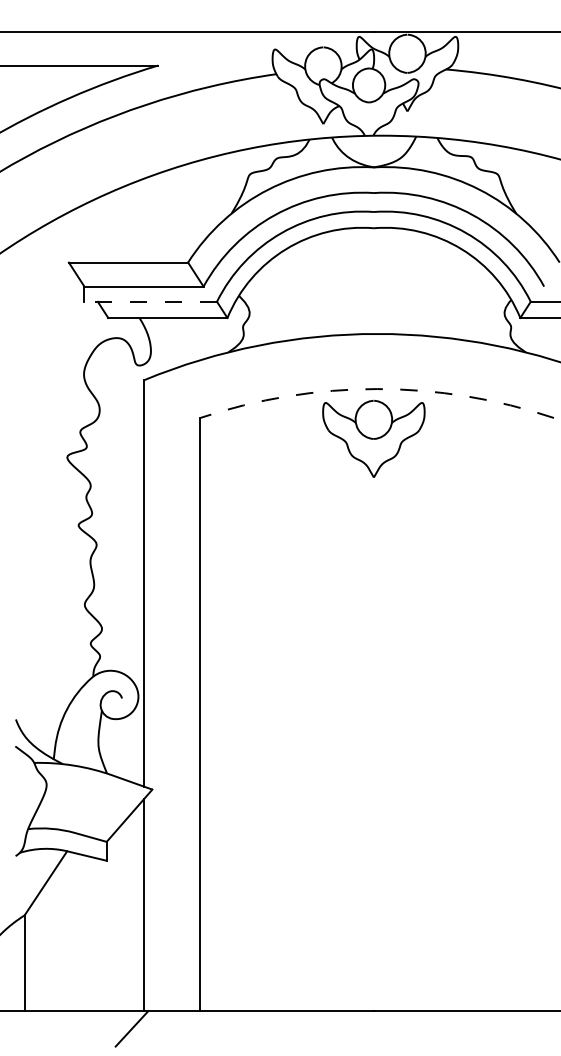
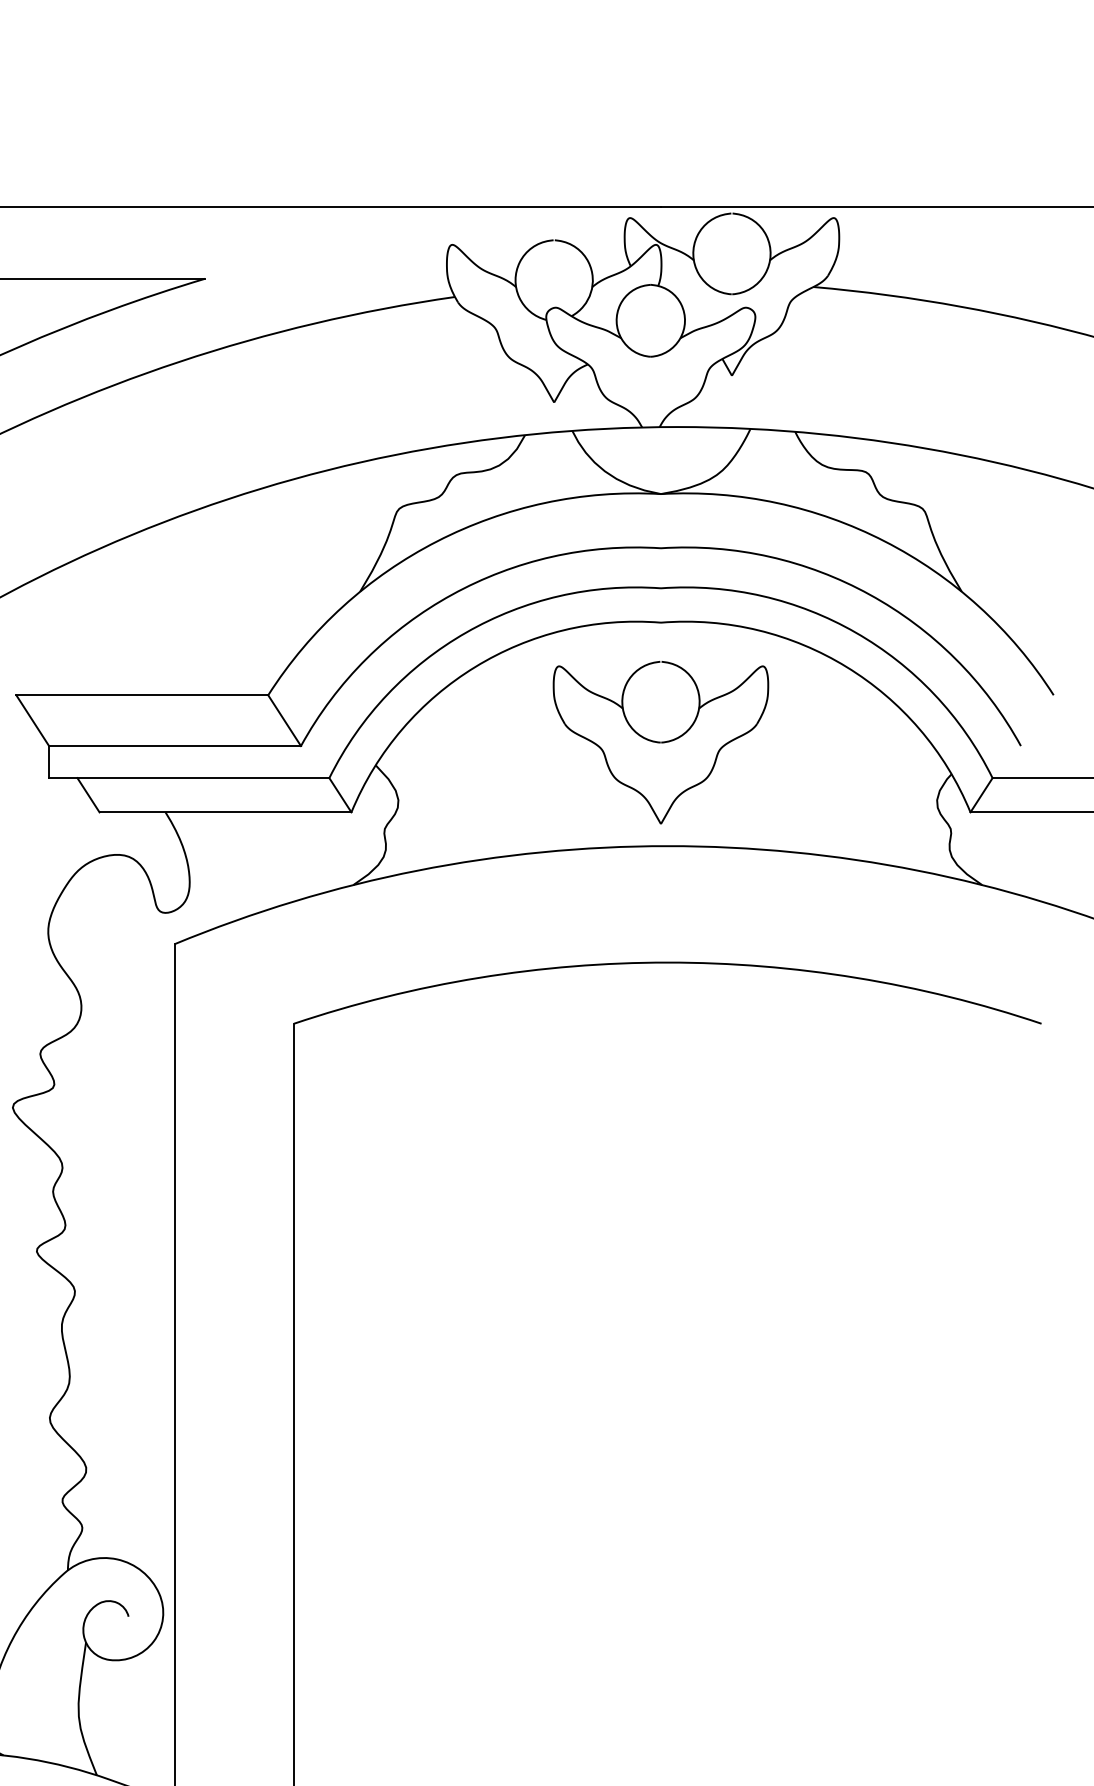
line: (150, 301) -> (188, 777), dashed -> solid
arc: (377, 389) -> (668, 963), dashed -> solid
part: (373, 438) -> (660, 741), moved

